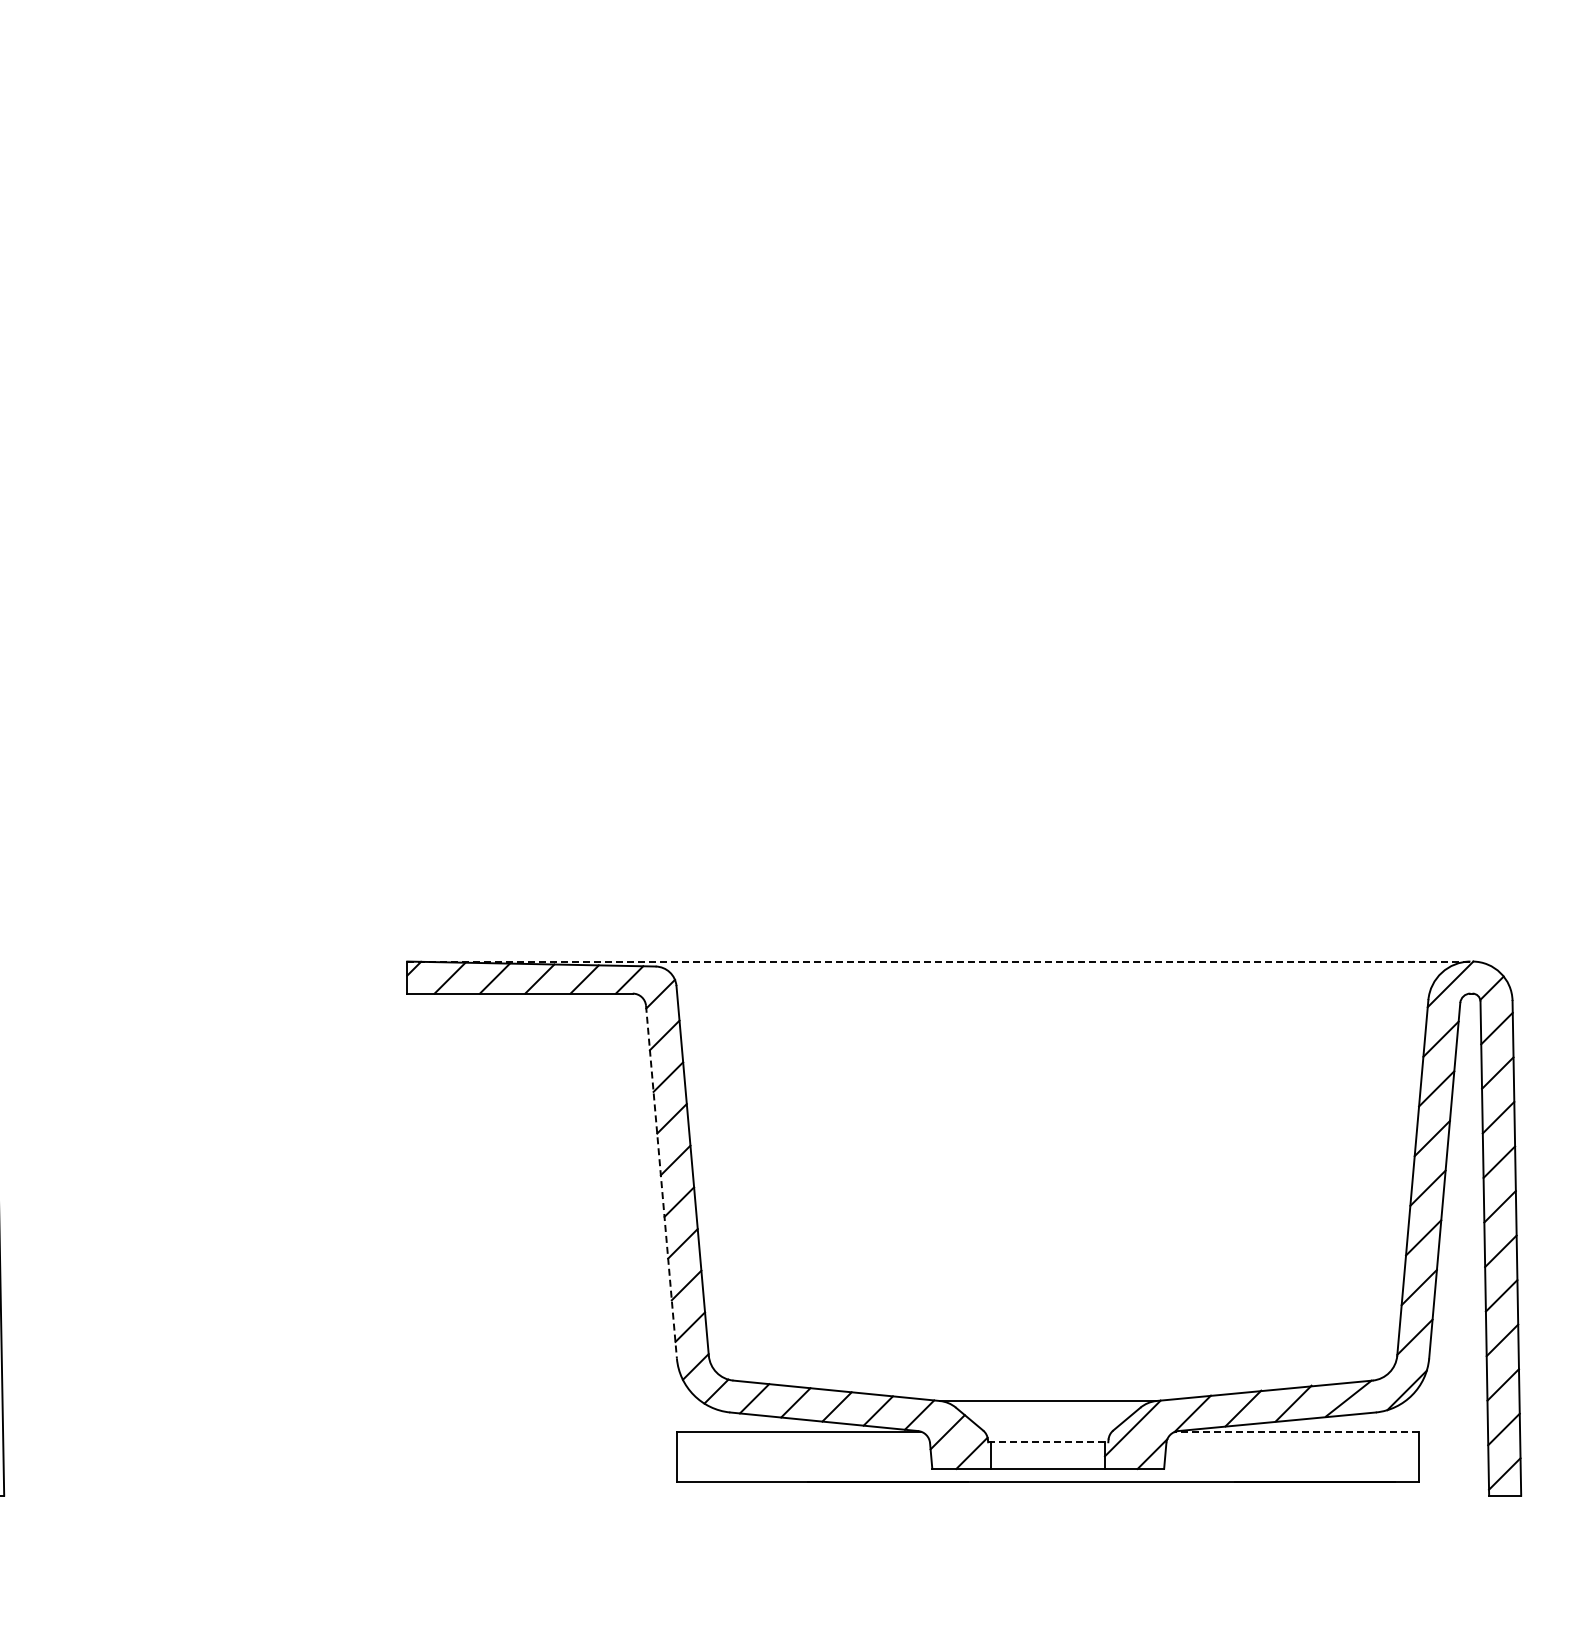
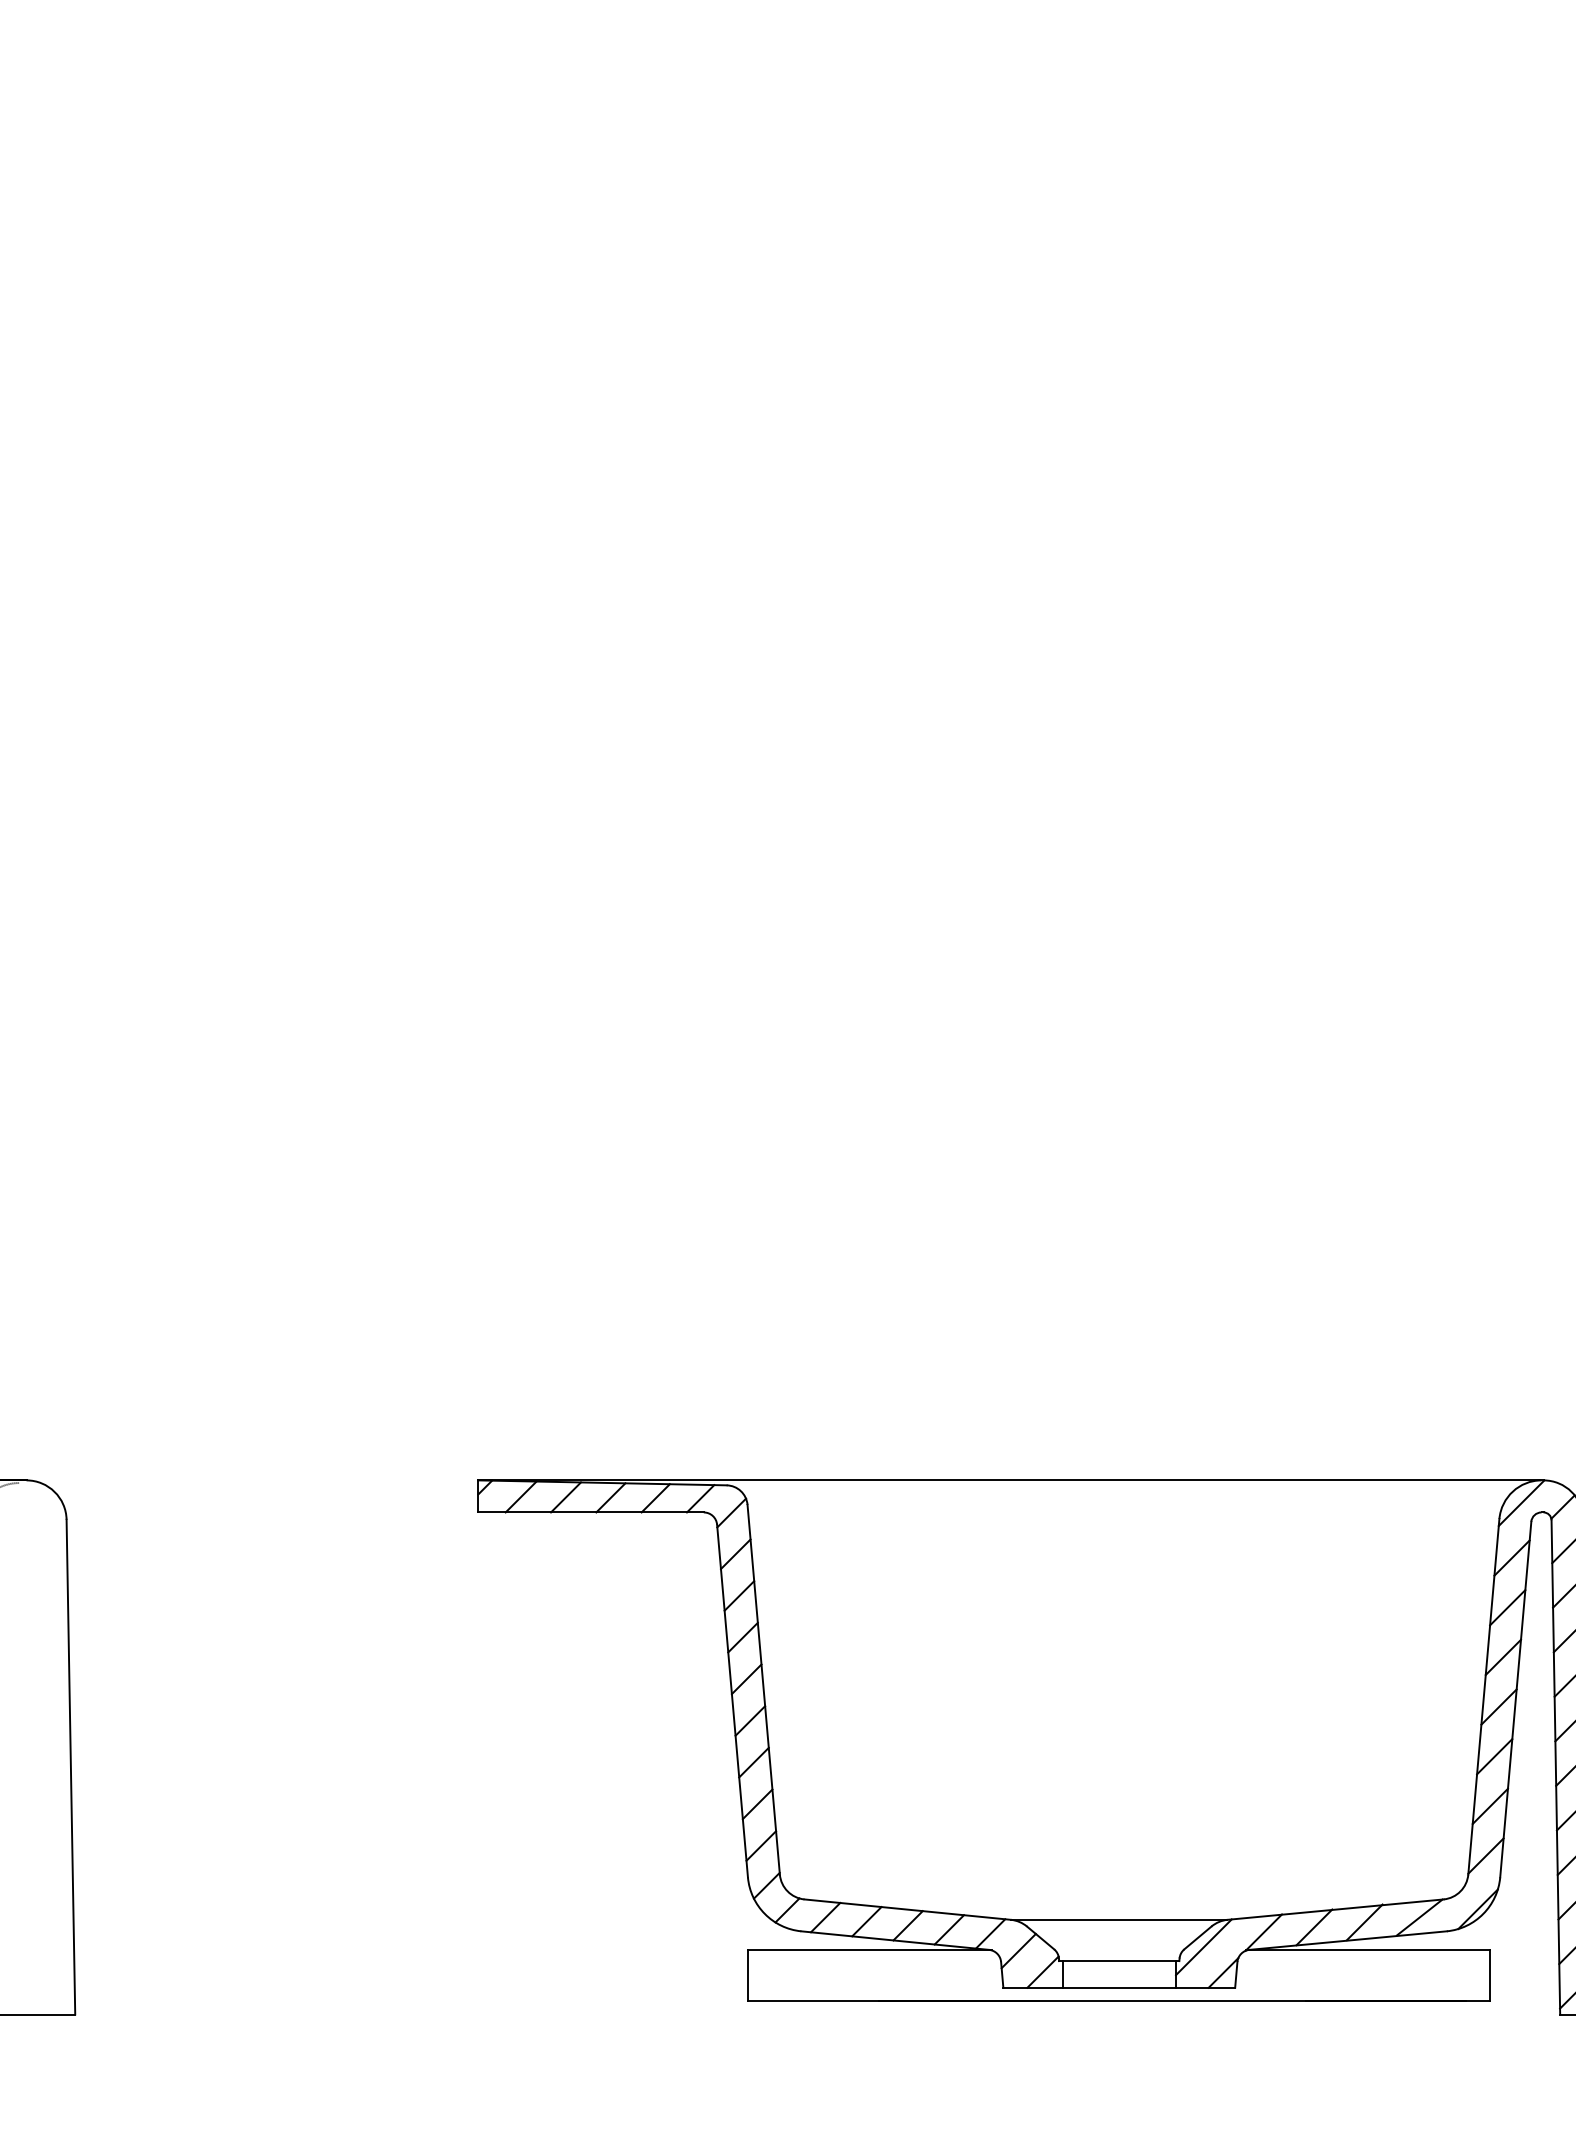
line: (939, 961) -> (1010, 1480), dashed -> solid
line: (661, 1182) -> (732, 1701), dashed -> solid
line: (1296, 1431) -> (1367, 1950), dashed -> solid
line: (1048, 1442) -> (1119, 1961), dashed -> solid

